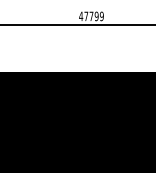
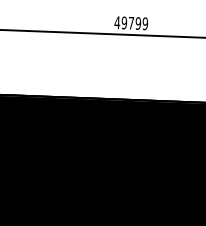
text: (86, 16) -> (124, 23), 47799 -> 49799

